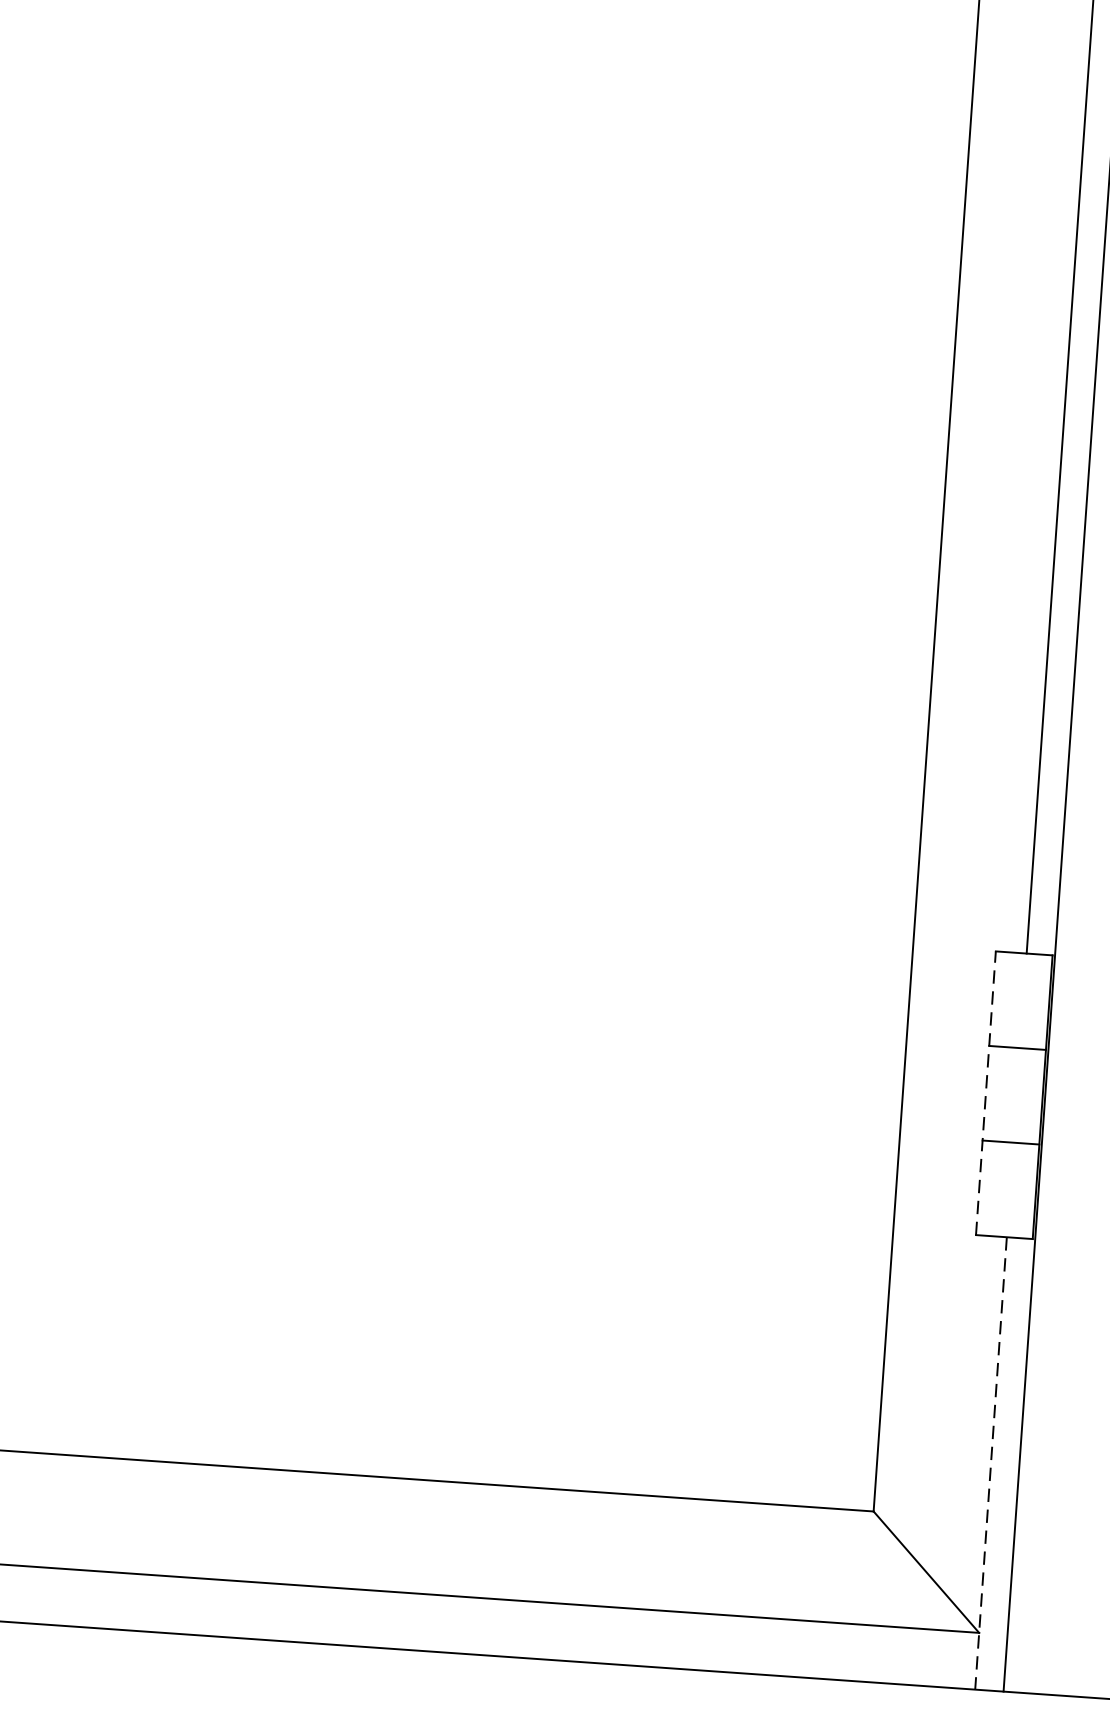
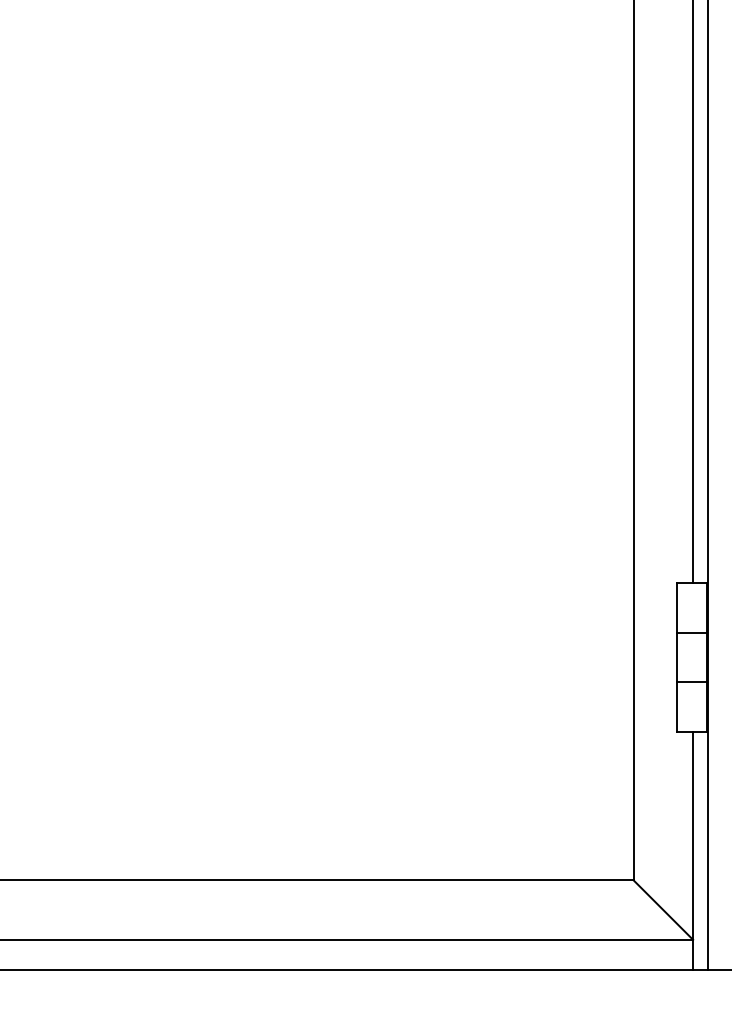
line: (985, 1092) -> (676, 657), dashed -> solid
line: (991, 1462) -> (693, 850), dashed -> solid

